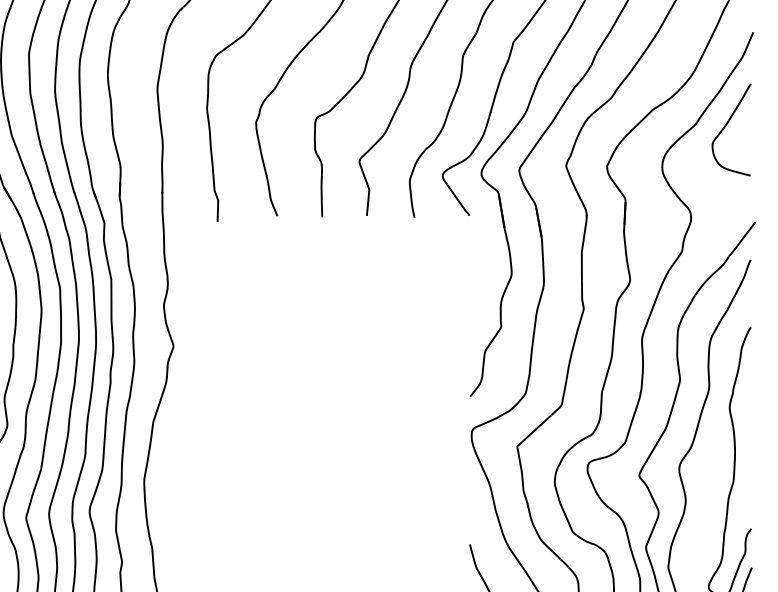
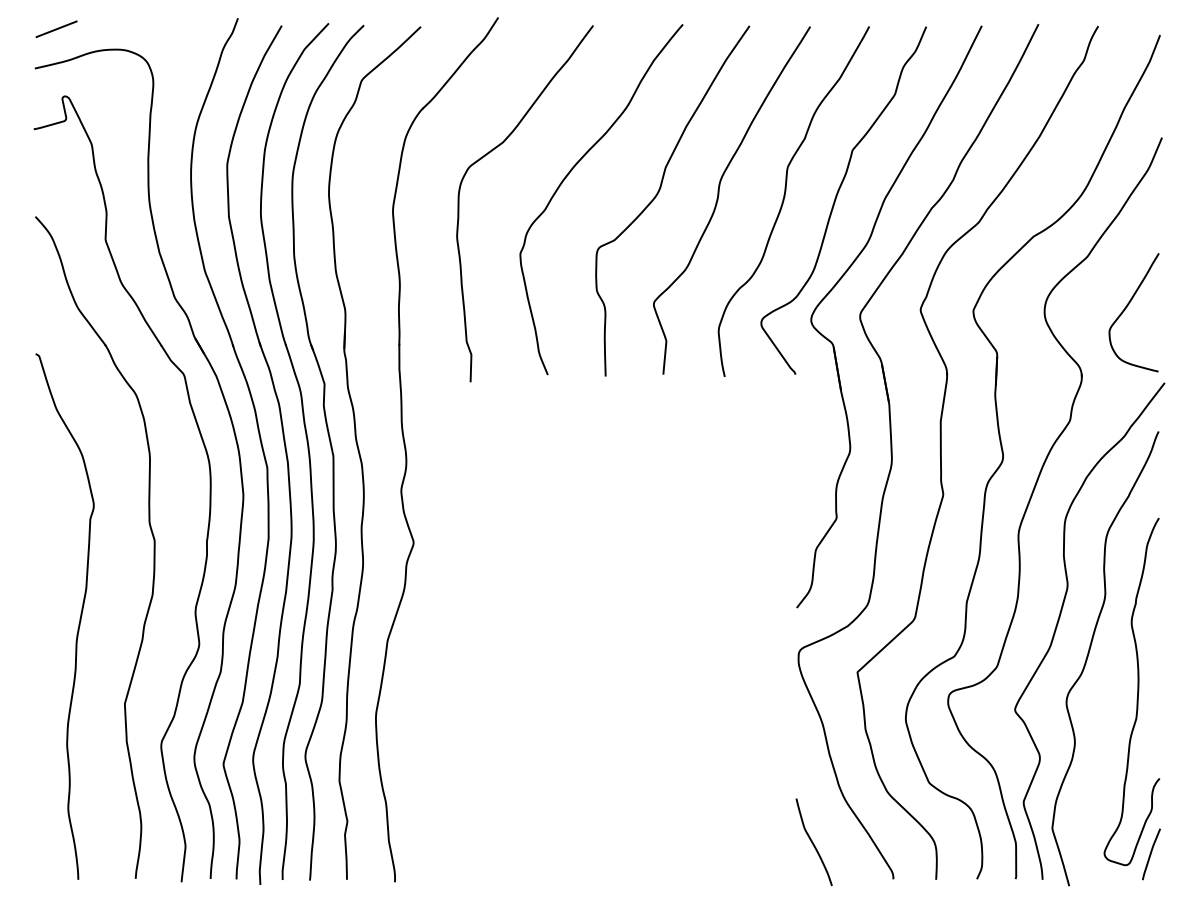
curve: (726, 125) -> (1127, 307), moved

